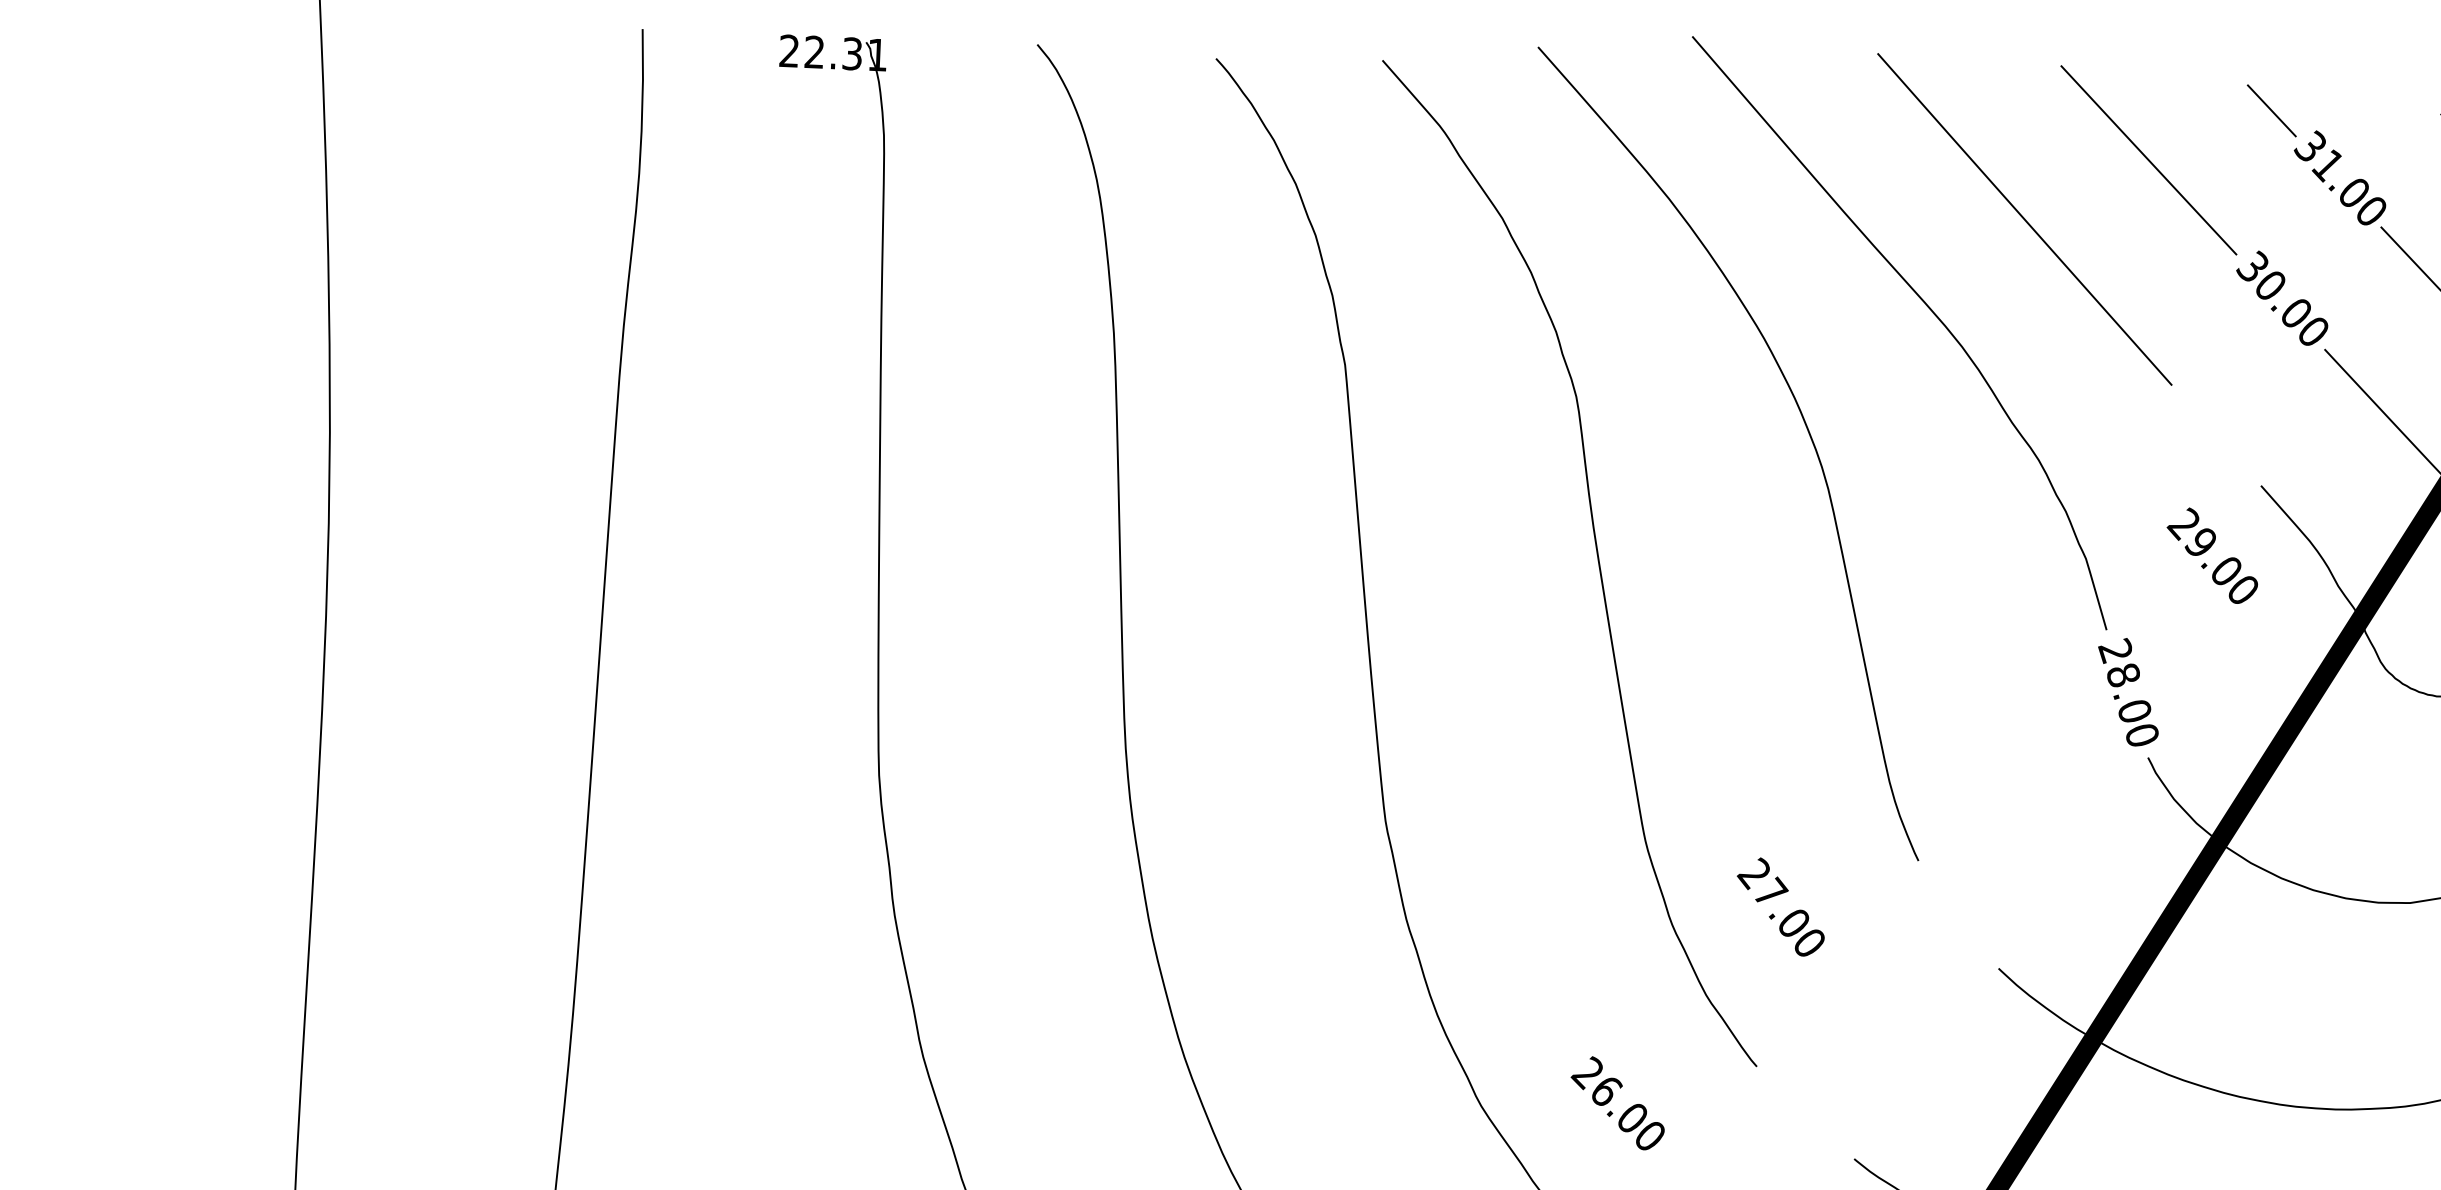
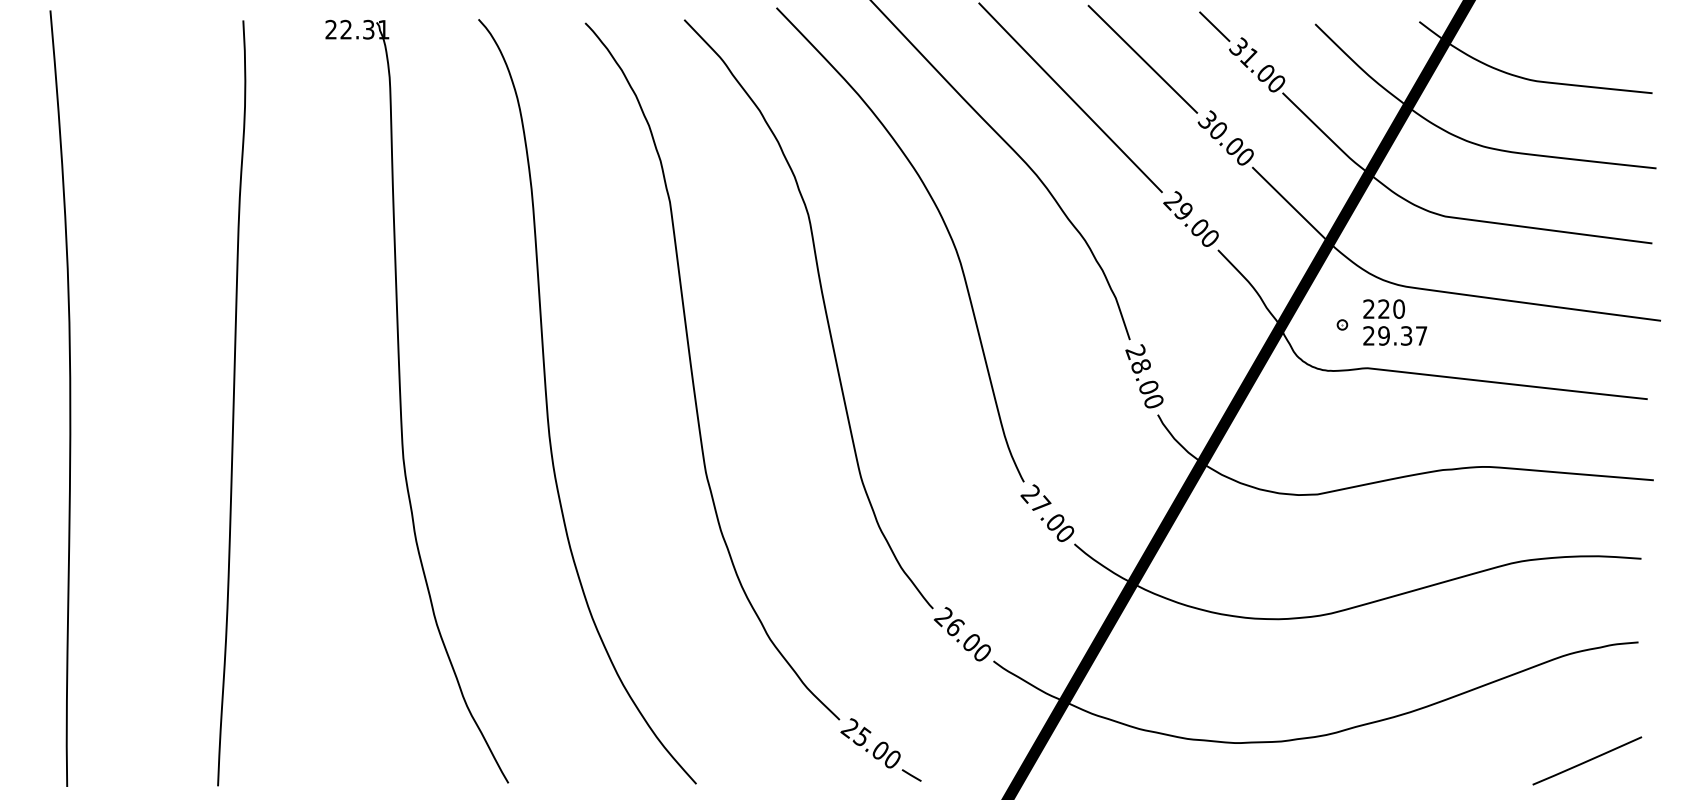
text: (2211, 554) -> (1190, 218), moved
text: (1781, 905) -> (1047, 512), moved
text: (1616, 1103) -> (961, 634), moved

